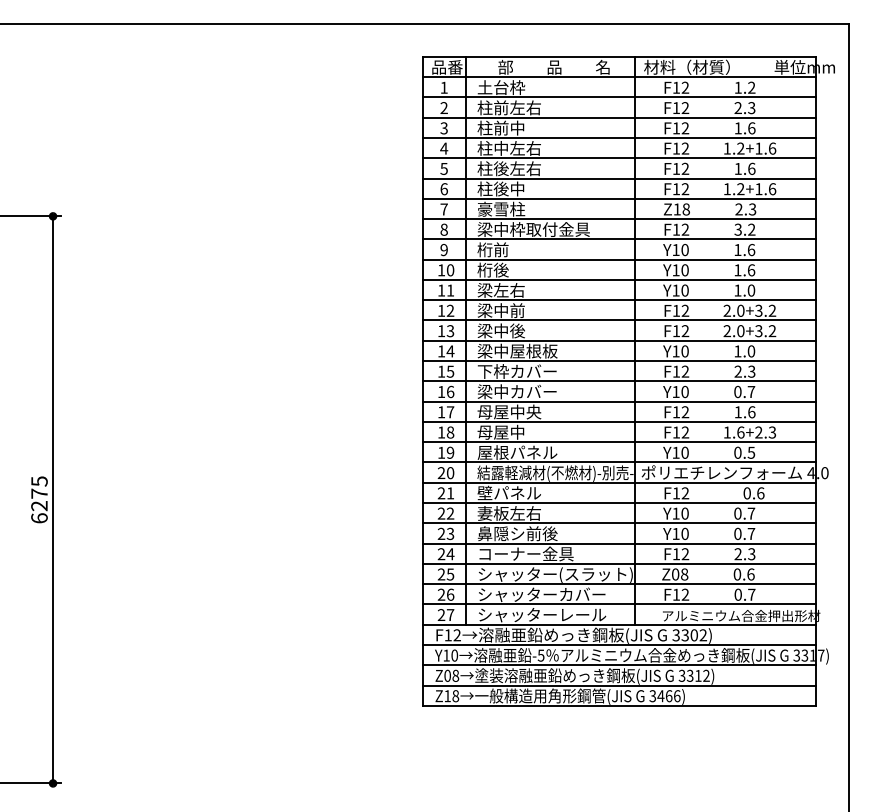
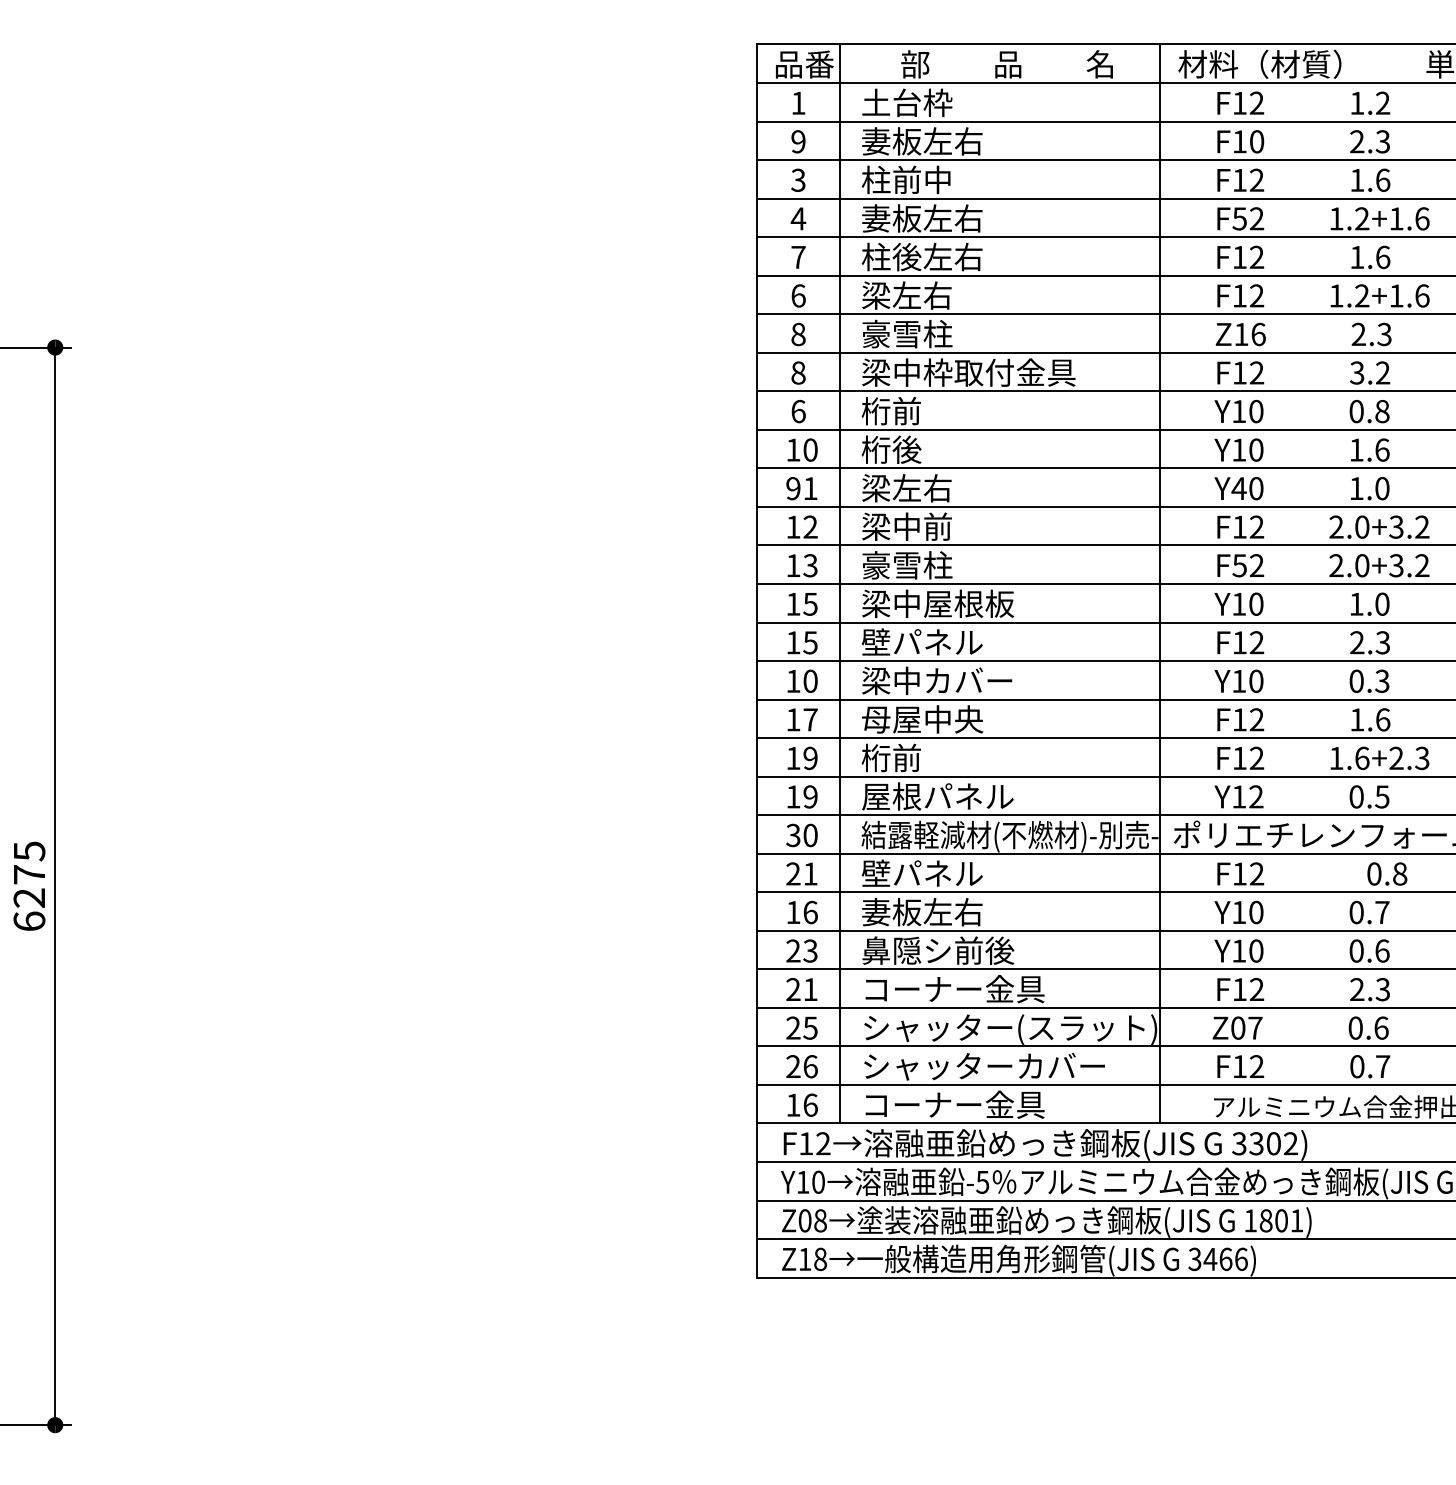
text: (492, 107) -> (890, 140), 柱前左右 -> 妻板左右
text: (443, 108) -> (797, 142), 2 -> 9
text: (685, 108) -> (1257, 142), F12 -> F10
text: (492, 148) -> (890, 218), 柱中左右 -> 妻板左右
text: (676, 148) -> (1239, 218), F12 -> F52
text: (443, 168) -> (797, 256), 5 -> 7
text: (500, 188) -> (905, 294), 柱後中 -> 梁左右
text: (443, 209) -> (797, 334), 7 -> 8
text: (686, 209) -> (1258, 334), Z18 -> Z16
text: (443, 250) -> (797, 412), 9 -> 6
text: (744, 250) -> (1369, 412), 1.6 -> 0.8
text: (441, 290) -> (793, 488), 11 -> 91
text: (676, 290) -> (1239, 488), Y10 -> Y40
text: (501, 330) -> (907, 564), 梁中後 -> 豪雪柱
text: (676, 331) -> (1239, 566), F12 -> F52
text: (450, 351) -> (810, 604), 14 -> 15
text: (516, 371) -> (935, 642), 下枠カバー -> 壁パネル
text: (450, 391) -> (810, 680), 16 -> 10
text: (751, 391) -> (1382, 680), 0.7 -> 0.3
text: (500, 431) -> (905, 756), 母屋中 -> 桁前
text: (450, 432) -> (810, 758), 18 -> 19
text: (684, 452) -> (1255, 796), Y10 -> Y12
text: (441, 473) -> (793, 836), 20 -> 30
text: (760, 493) -> (1399, 874), 0.6 -> 0.8
text: (445, 513) -> (801, 912), 22 -> 16
text: (751, 533) -> (1382, 950), 0.7 -> 0.6
text: (450, 554) -> (810, 990), 24 -> 21
text: (684, 574) -> (1255, 1028), Z08 -> Z07
text: (542, 614) -> (985, 1104), シャッターレール -> コーナー金具
text: (445, 615) -> (801, 1106), 27 -> 16
text: (693, 675) -> (1272, 1220), 3312) -> 1801)

